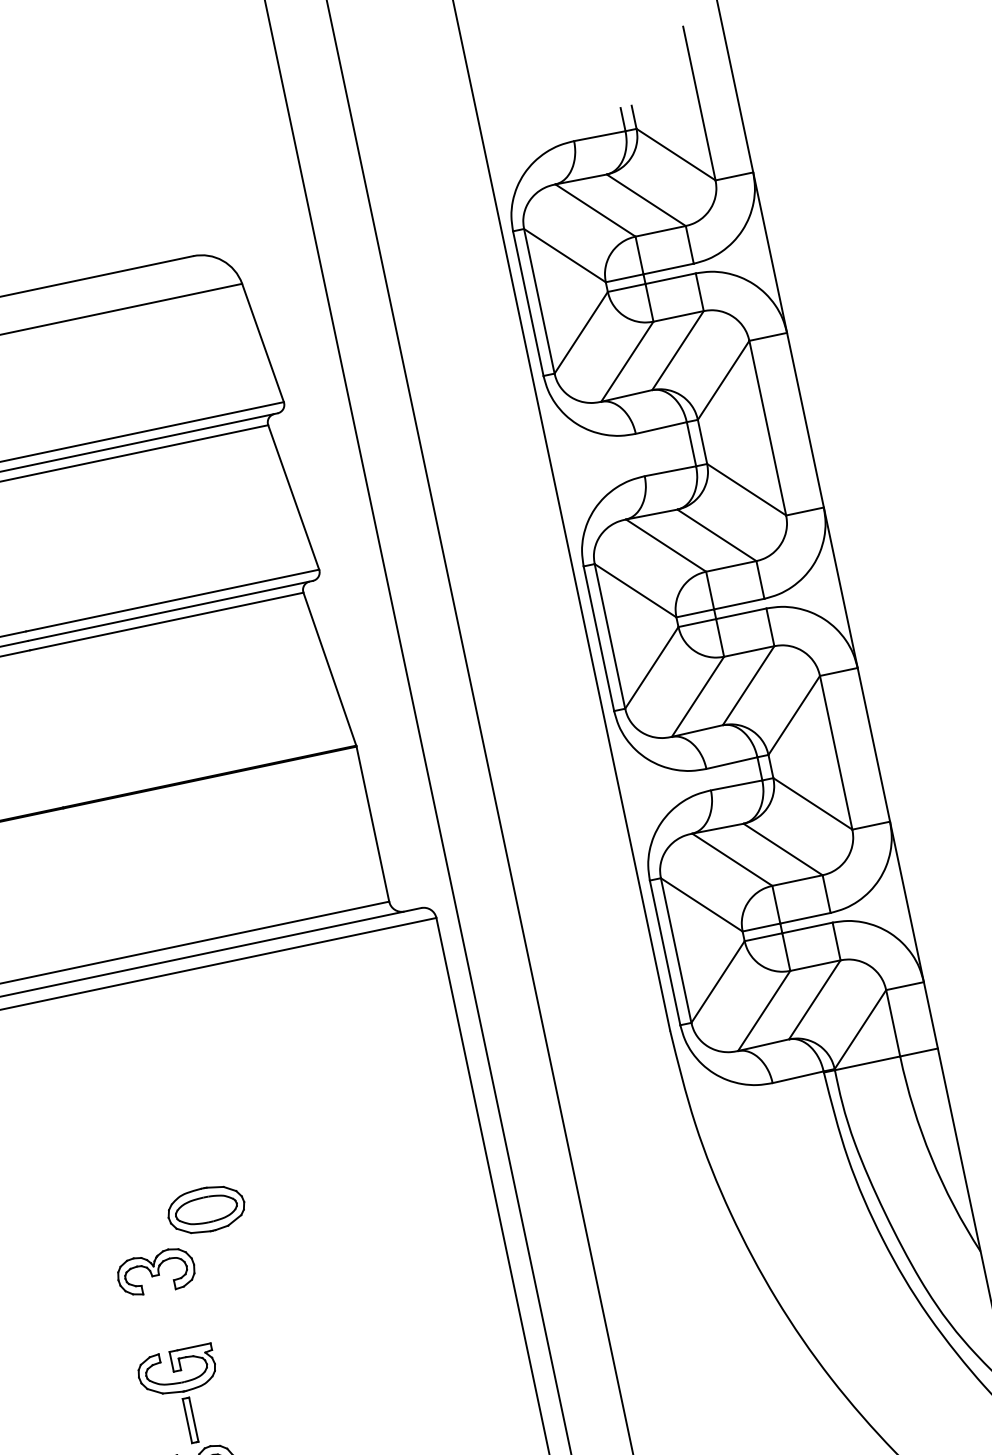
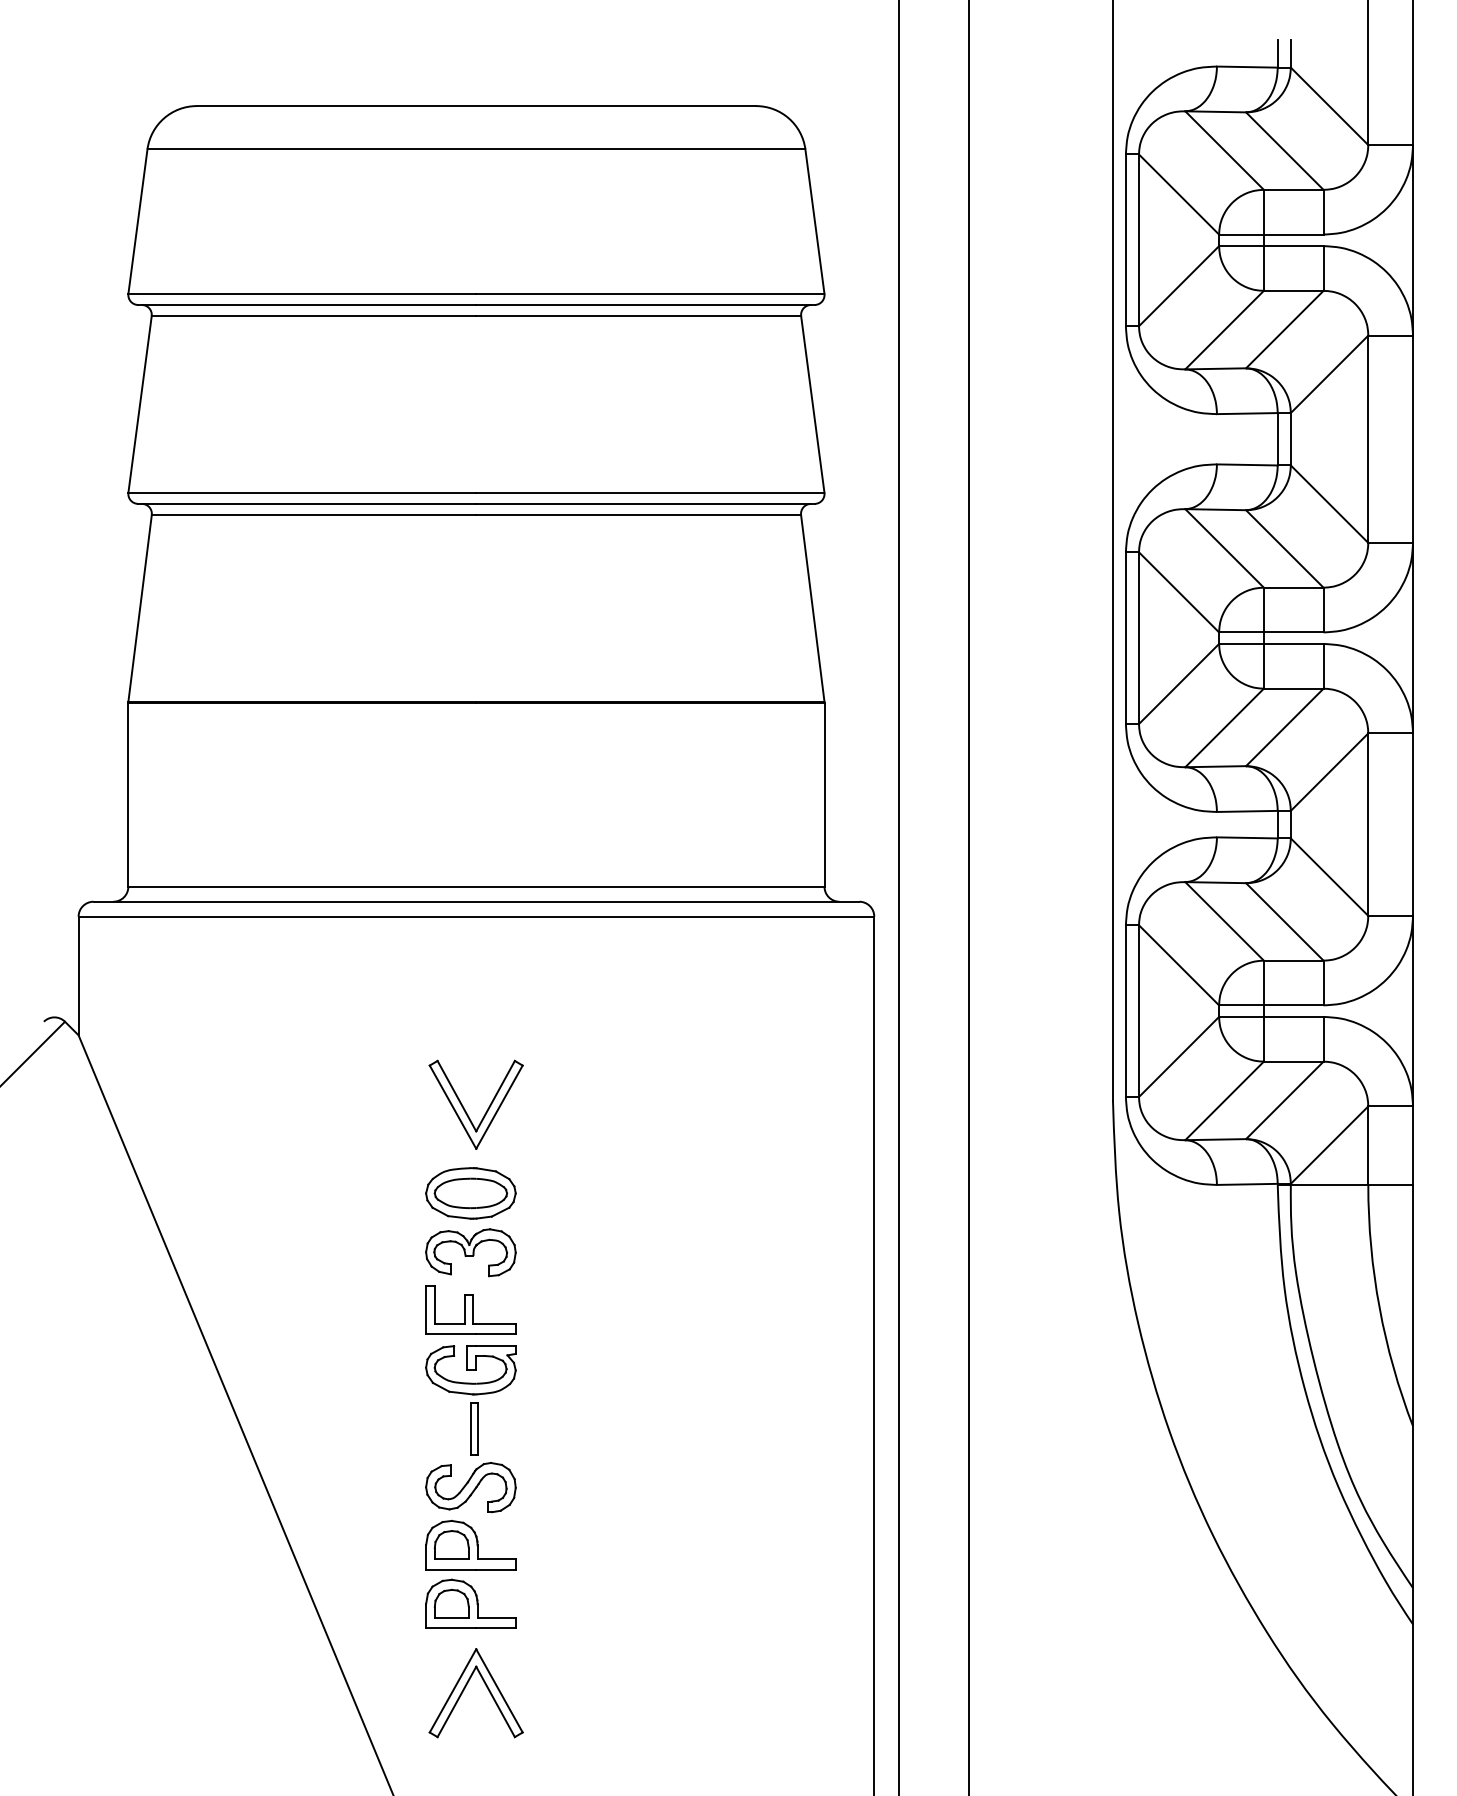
part: (126, 1152) -> (465, 1109), added
part: (206, 1210) -> (470, 1193), moved
part: (166, 1320) -> (470, 1309), added

